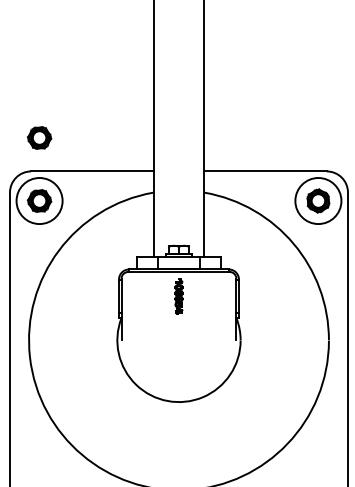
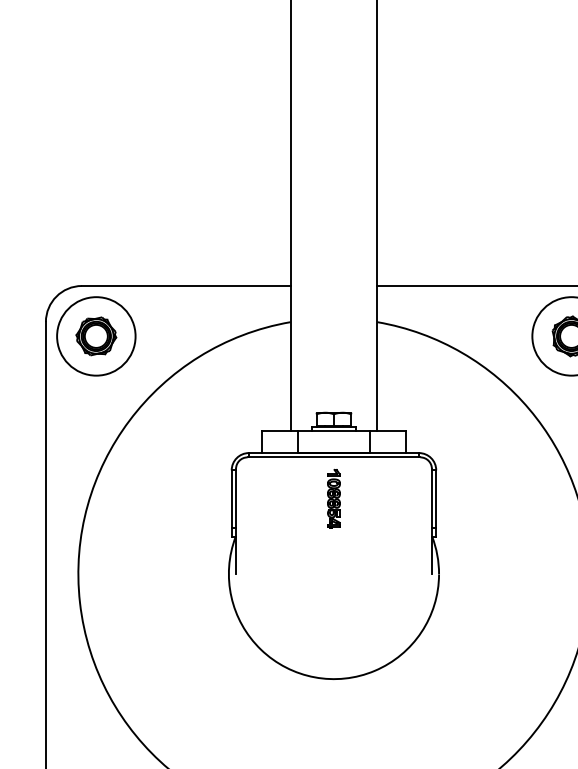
part: (39, 137) -> (96, 228), removed

